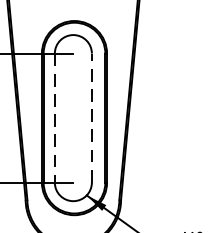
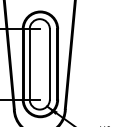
line: (91, 116) -> (49, 63), dashed -> solid
line: (54, 118) -> (29, 64), dashed -> solid

